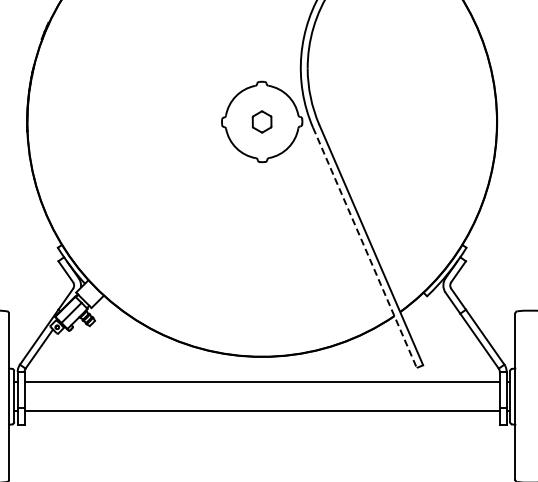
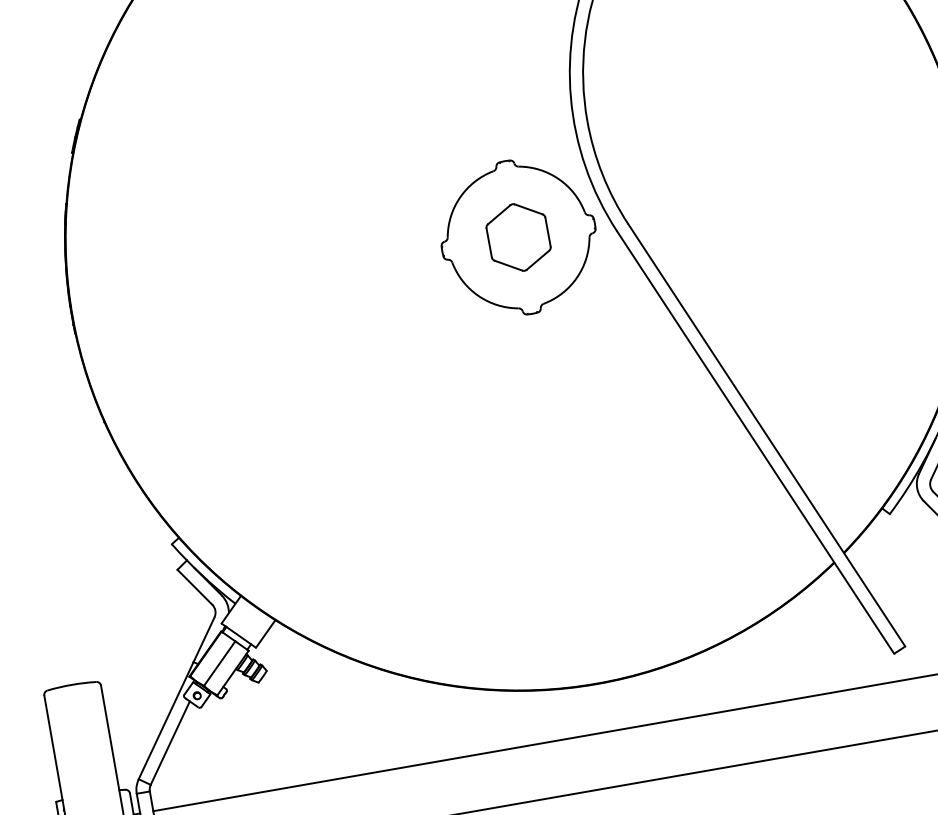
part: (261, 121) -> (517, 236), size x1.67
line: (364, 247) -> (754, 442), dashed -> solid

